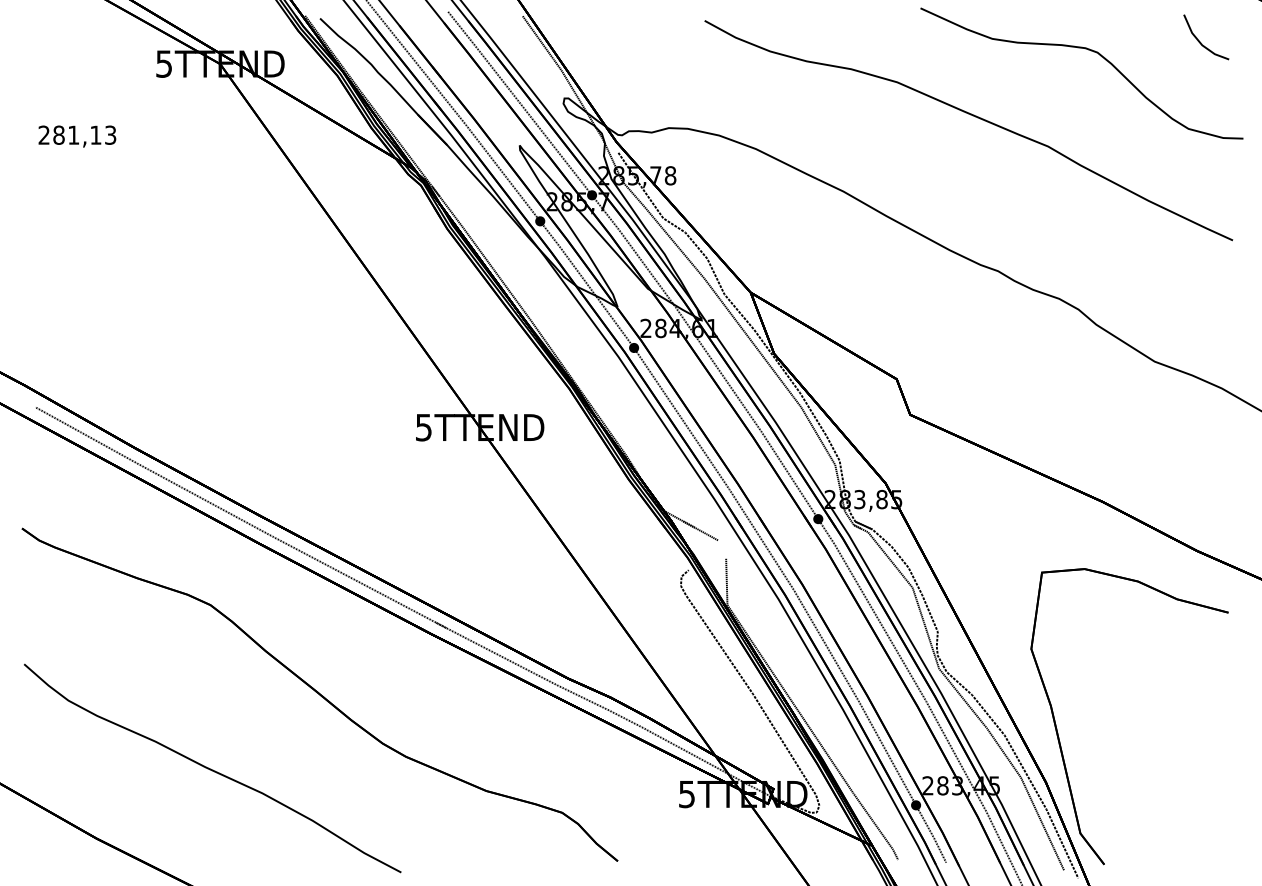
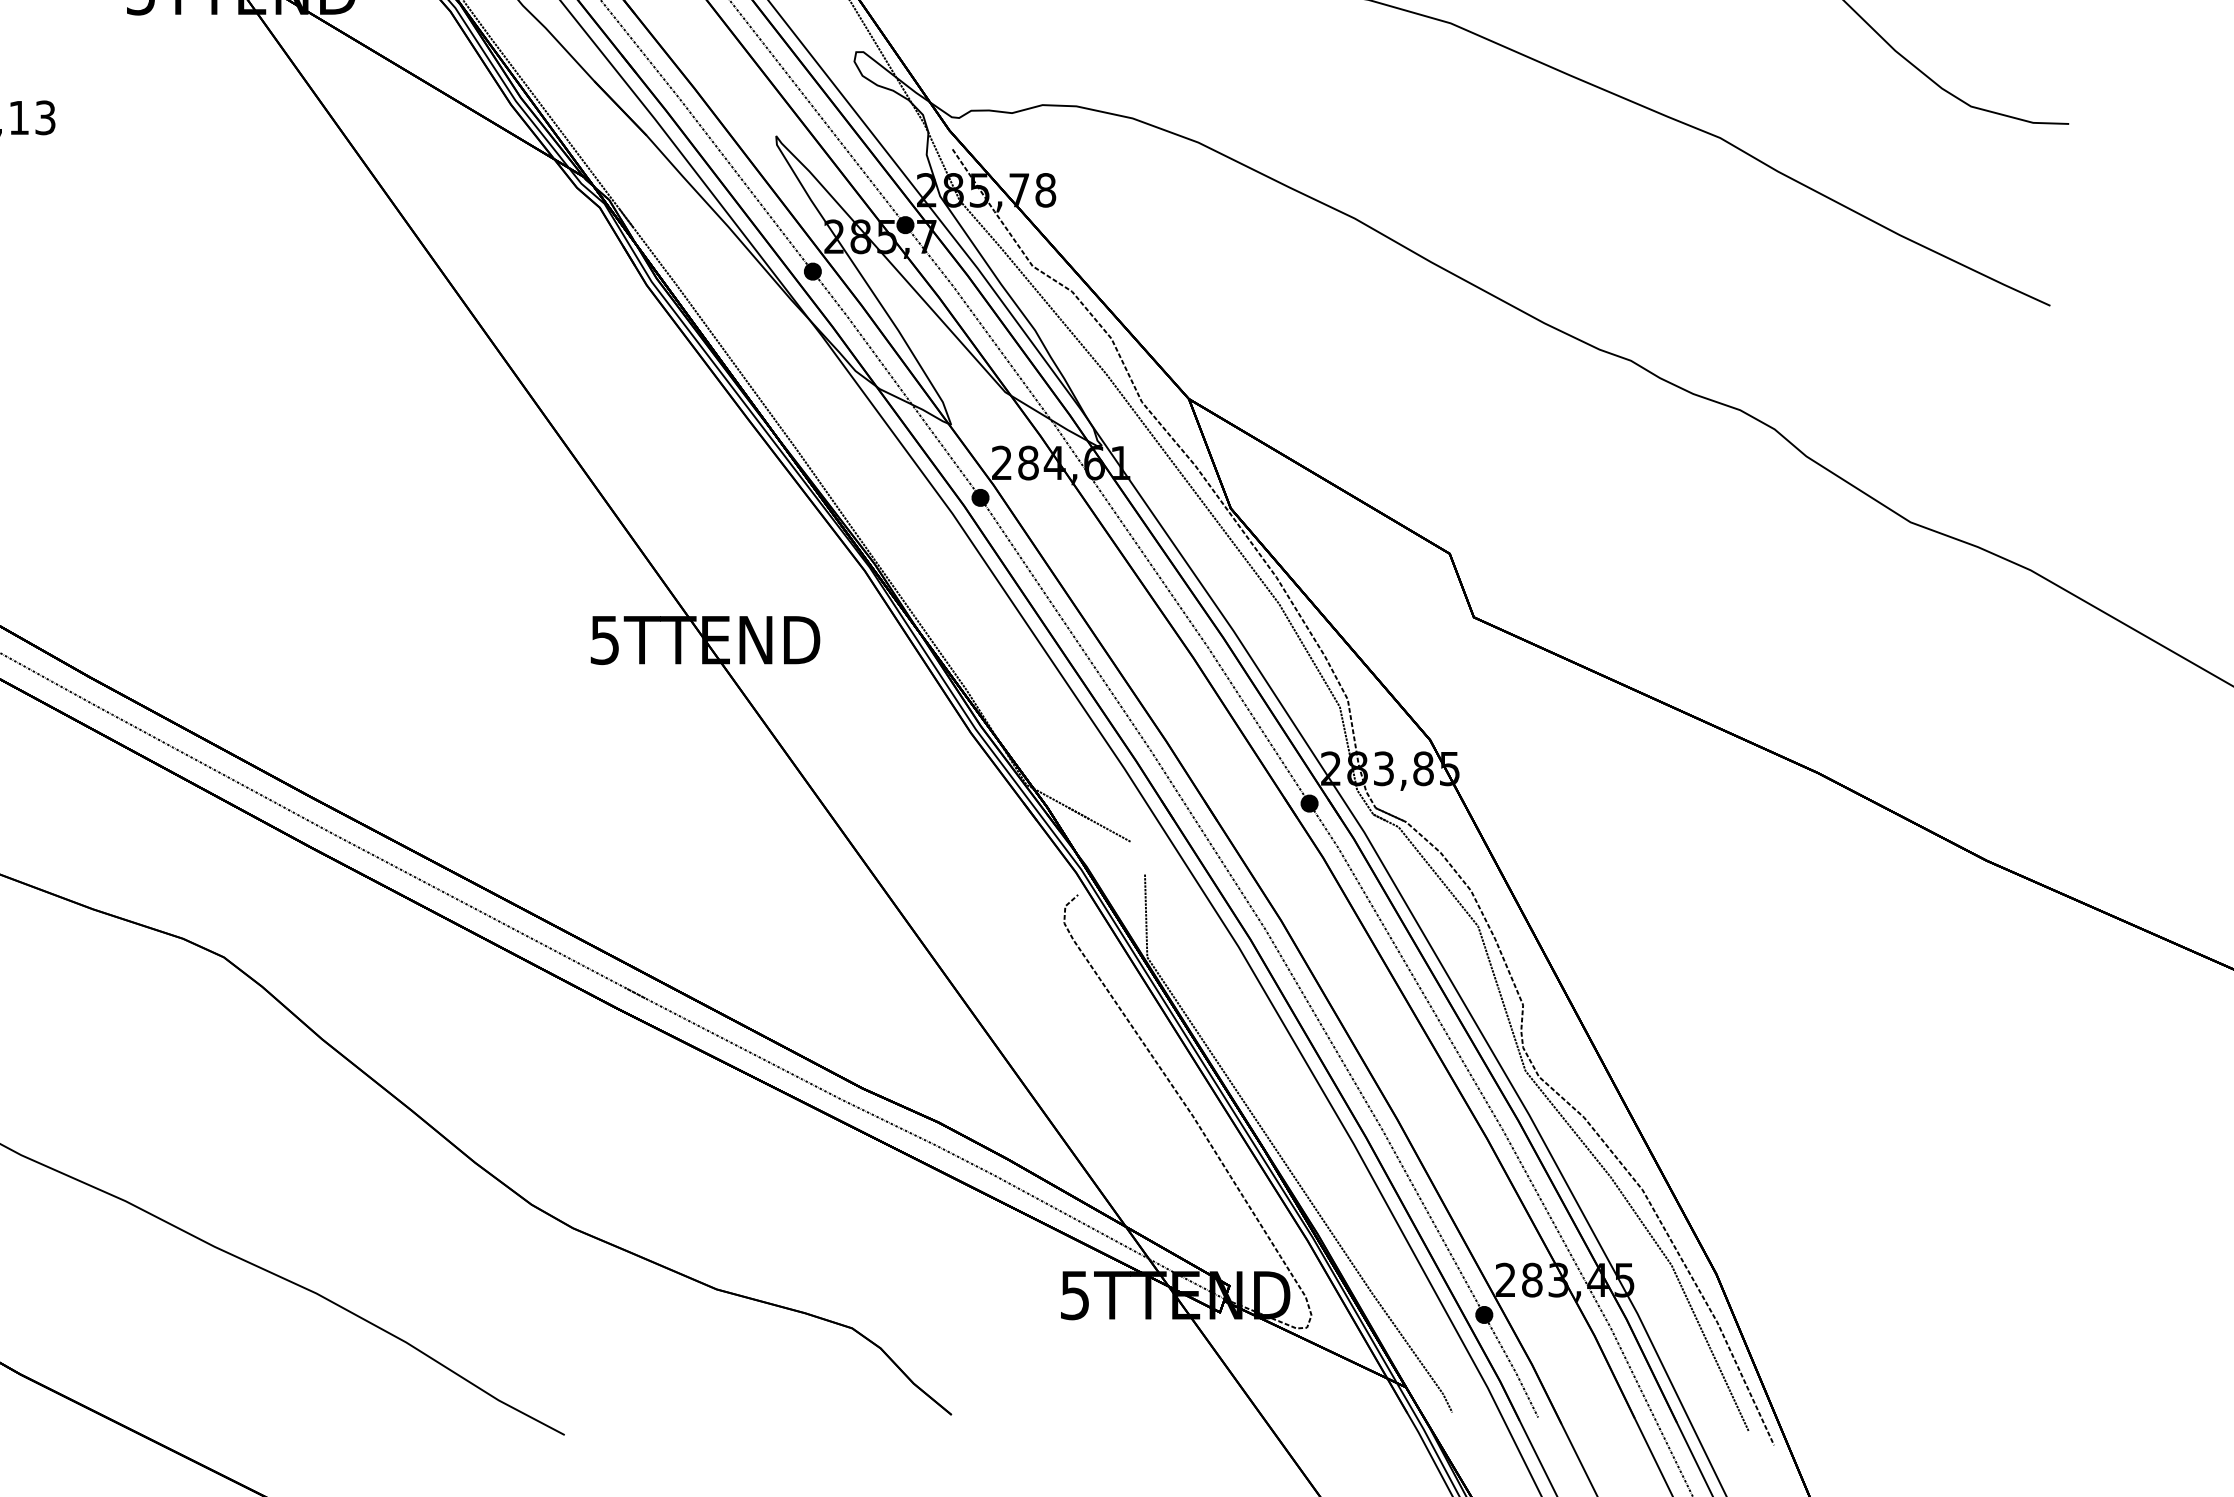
part: (1058, 732) -> (1738, 1184), removed

